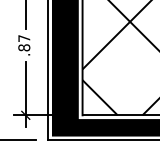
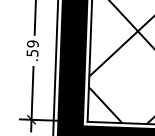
text: (24, 43) -> (32, 48), .87 -> .59

